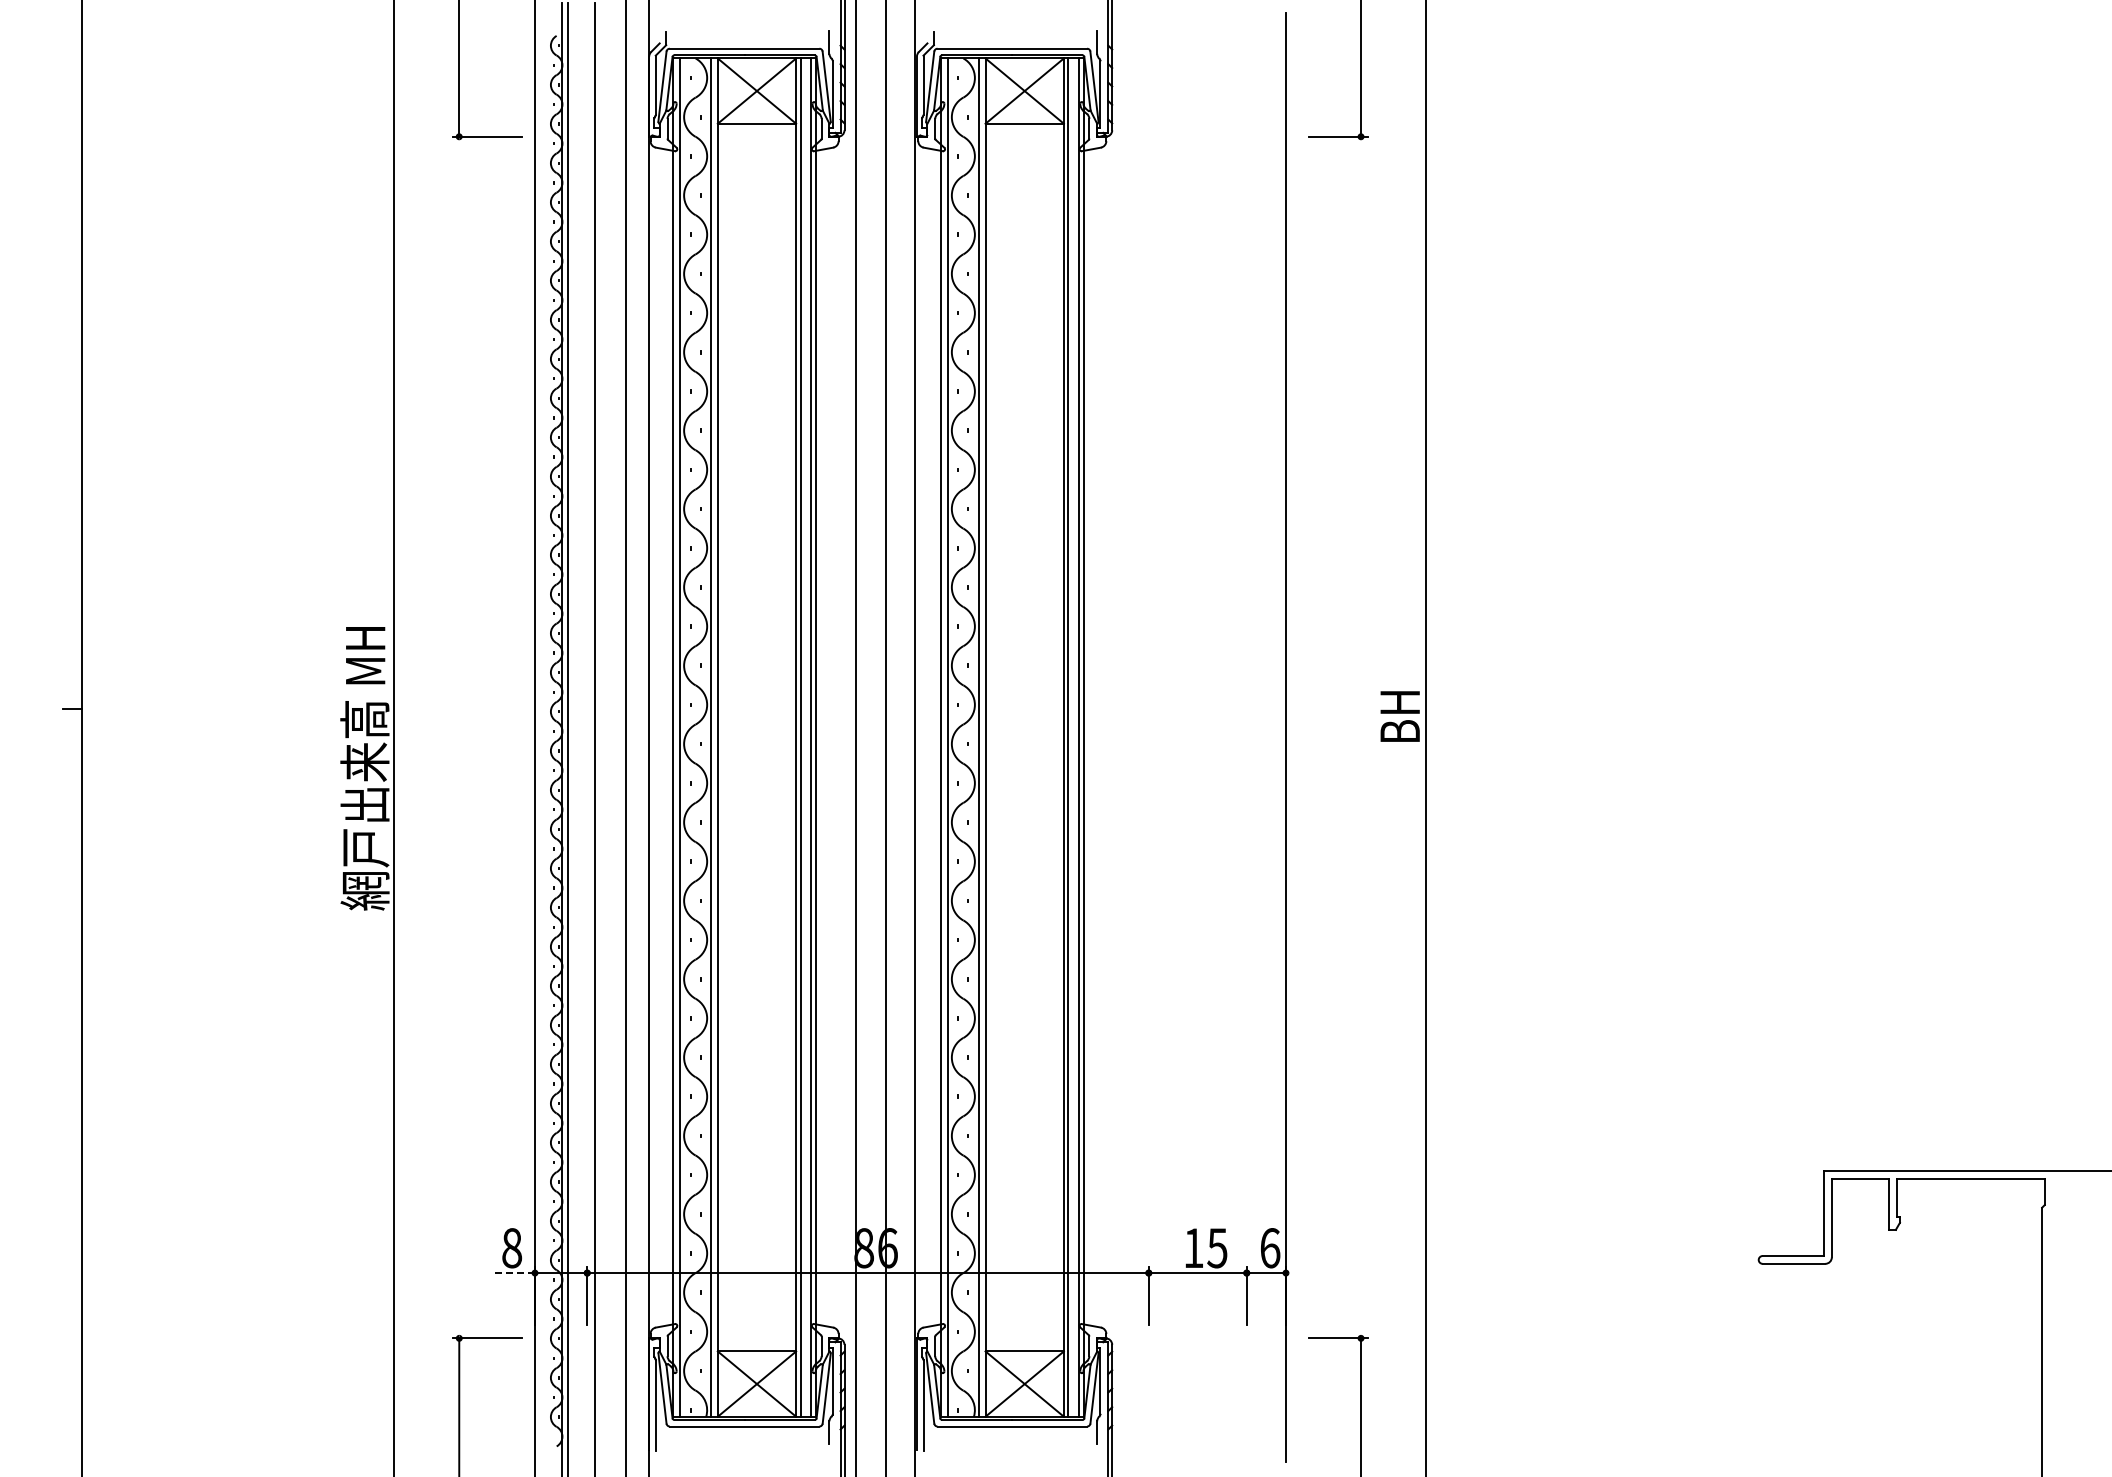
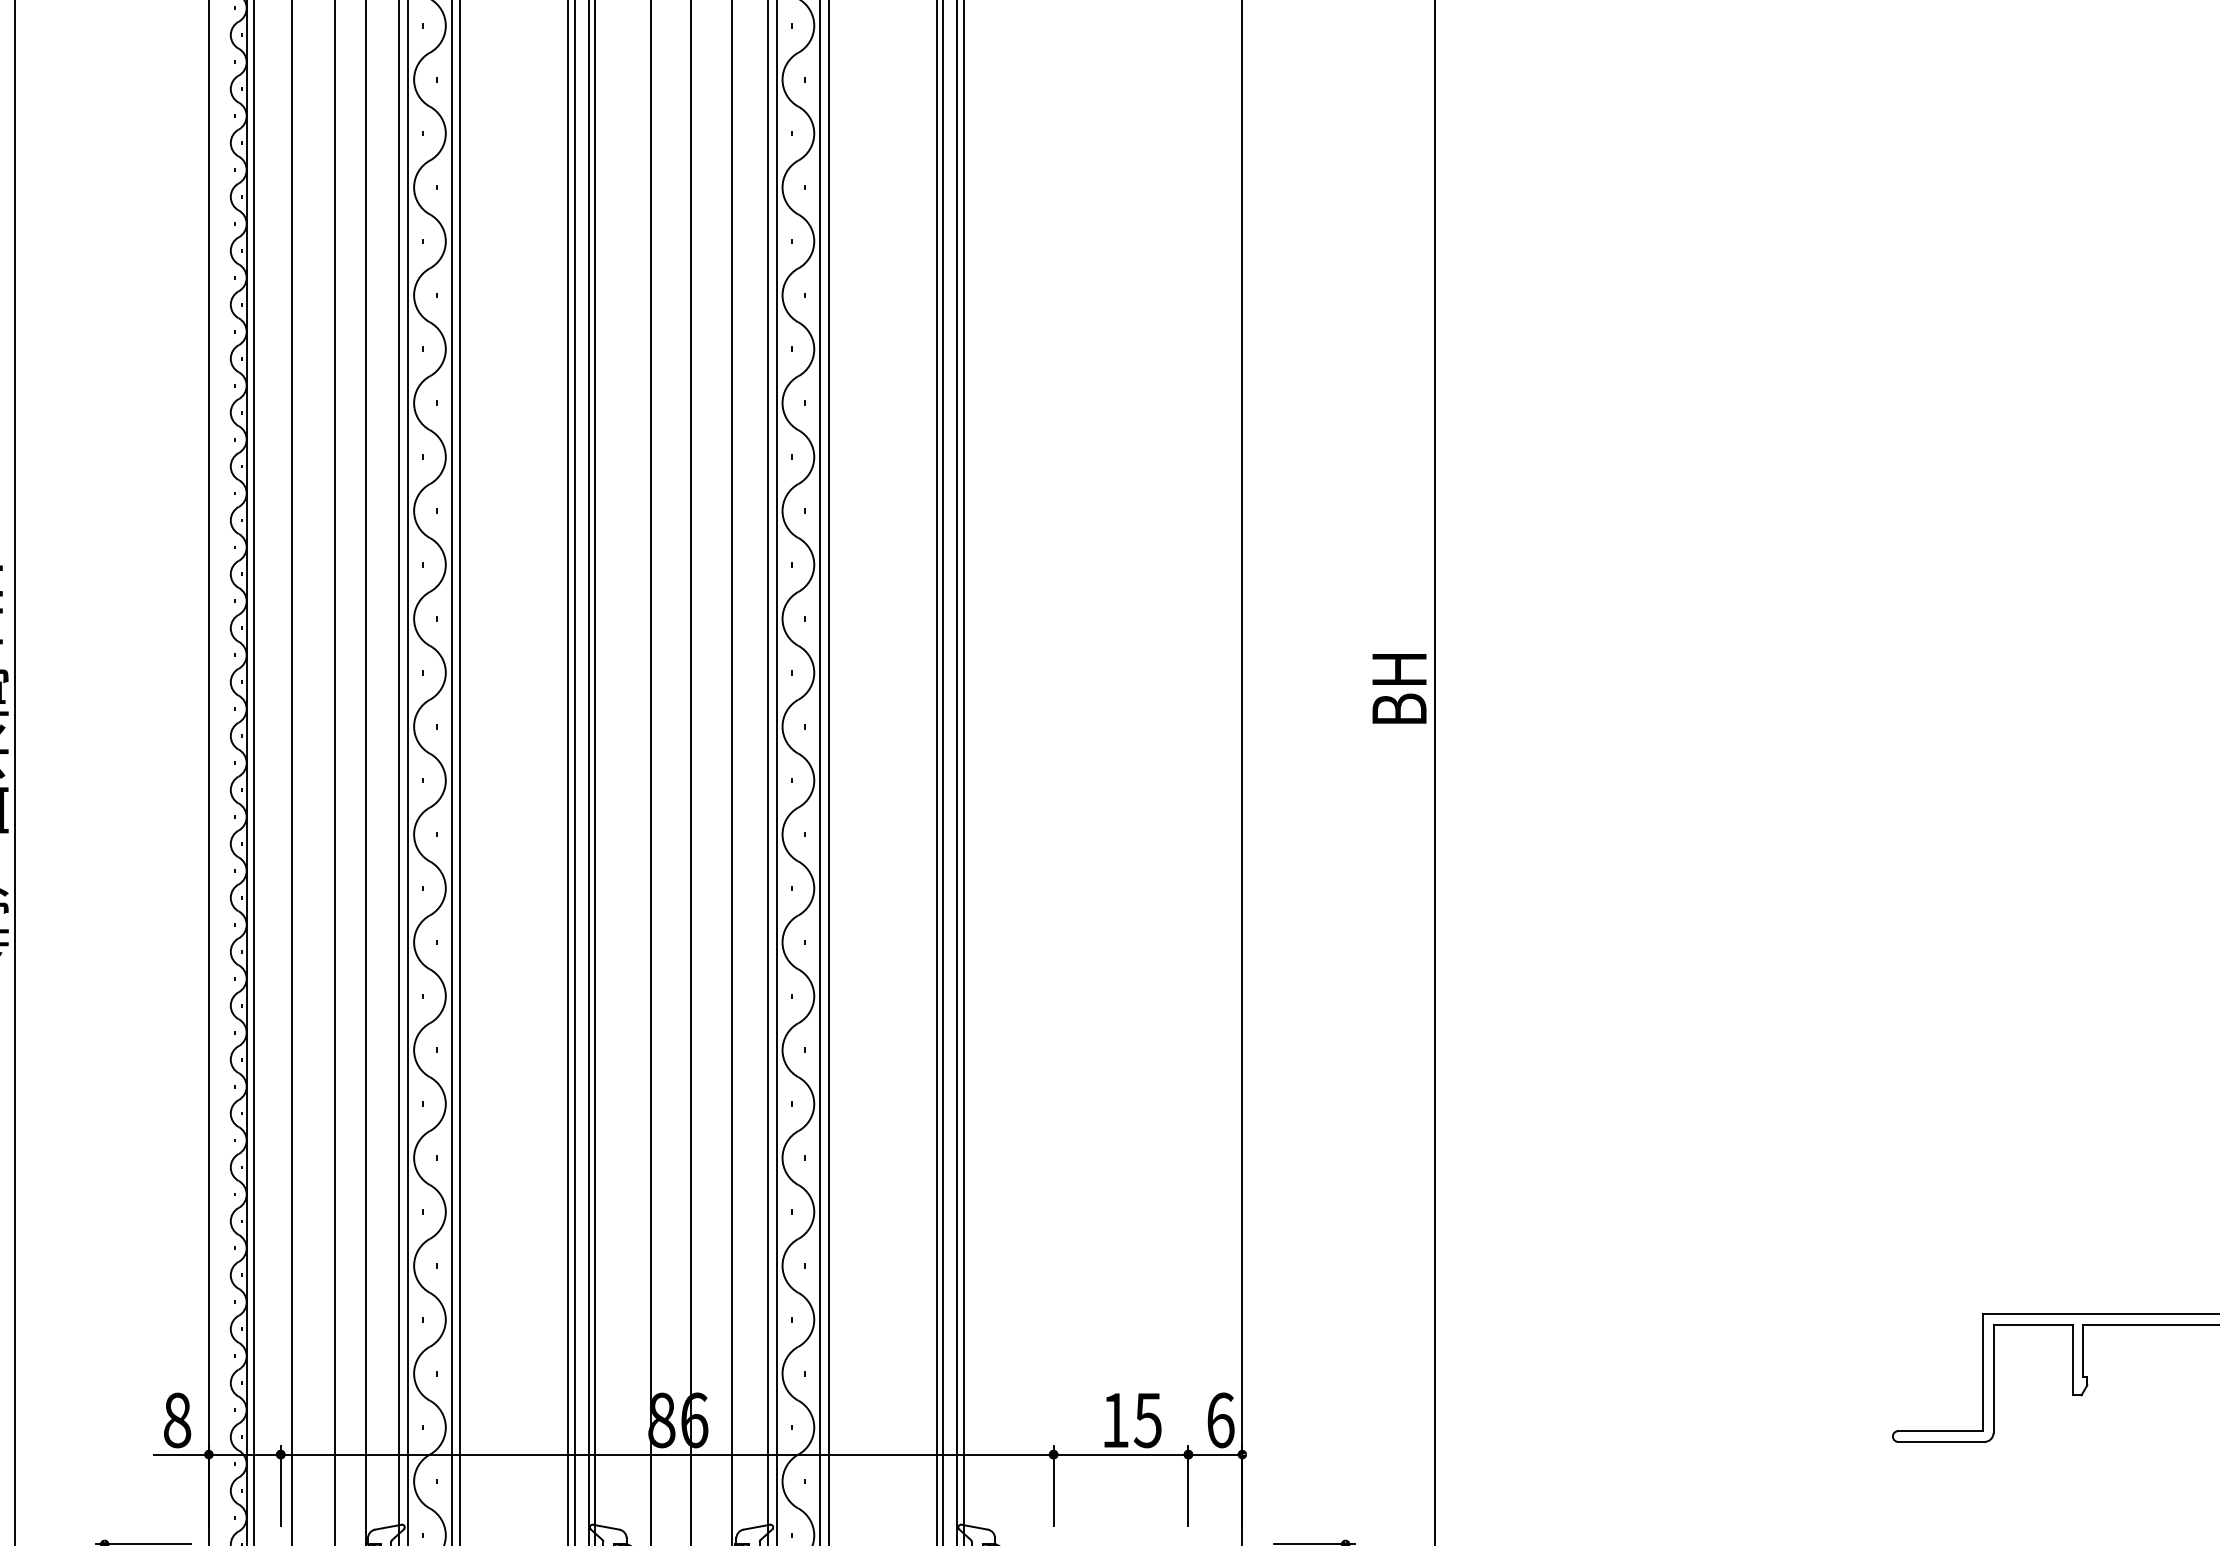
line: (514, 1273) -> (180, 1455), dashed -> solid

